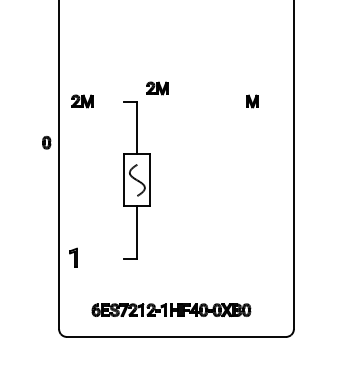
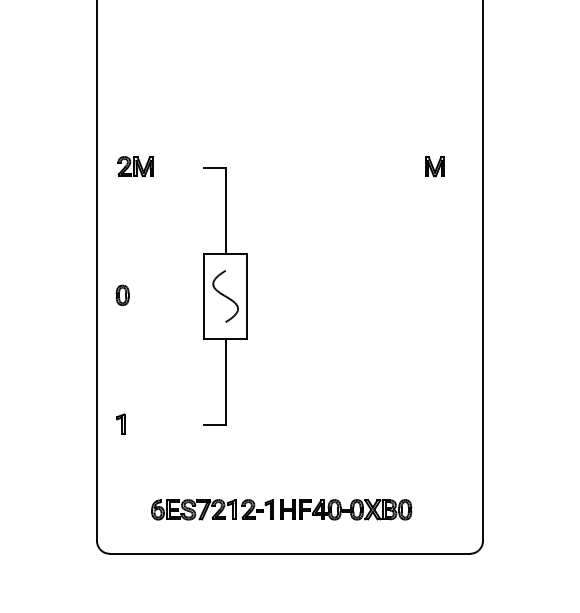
part: (157, 88) -> (258, 145), removed
part: (252, 101) -> (434, 166), moved
part: (46, 142) -> (122, 294), moved
part: (73, 257) -> (120, 423), size x0.62

